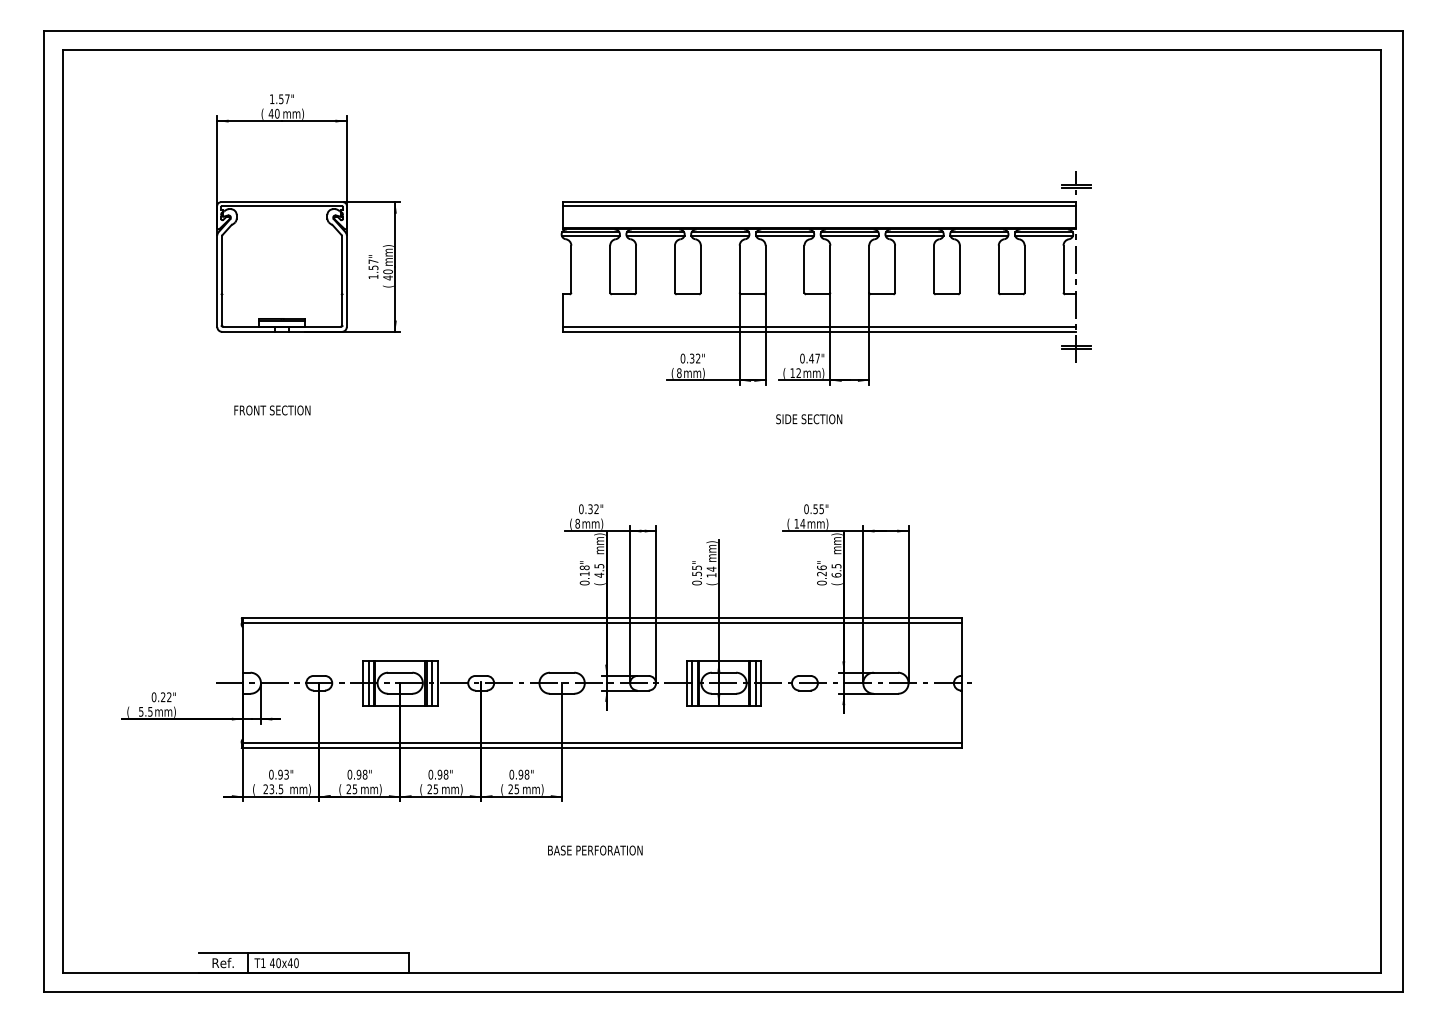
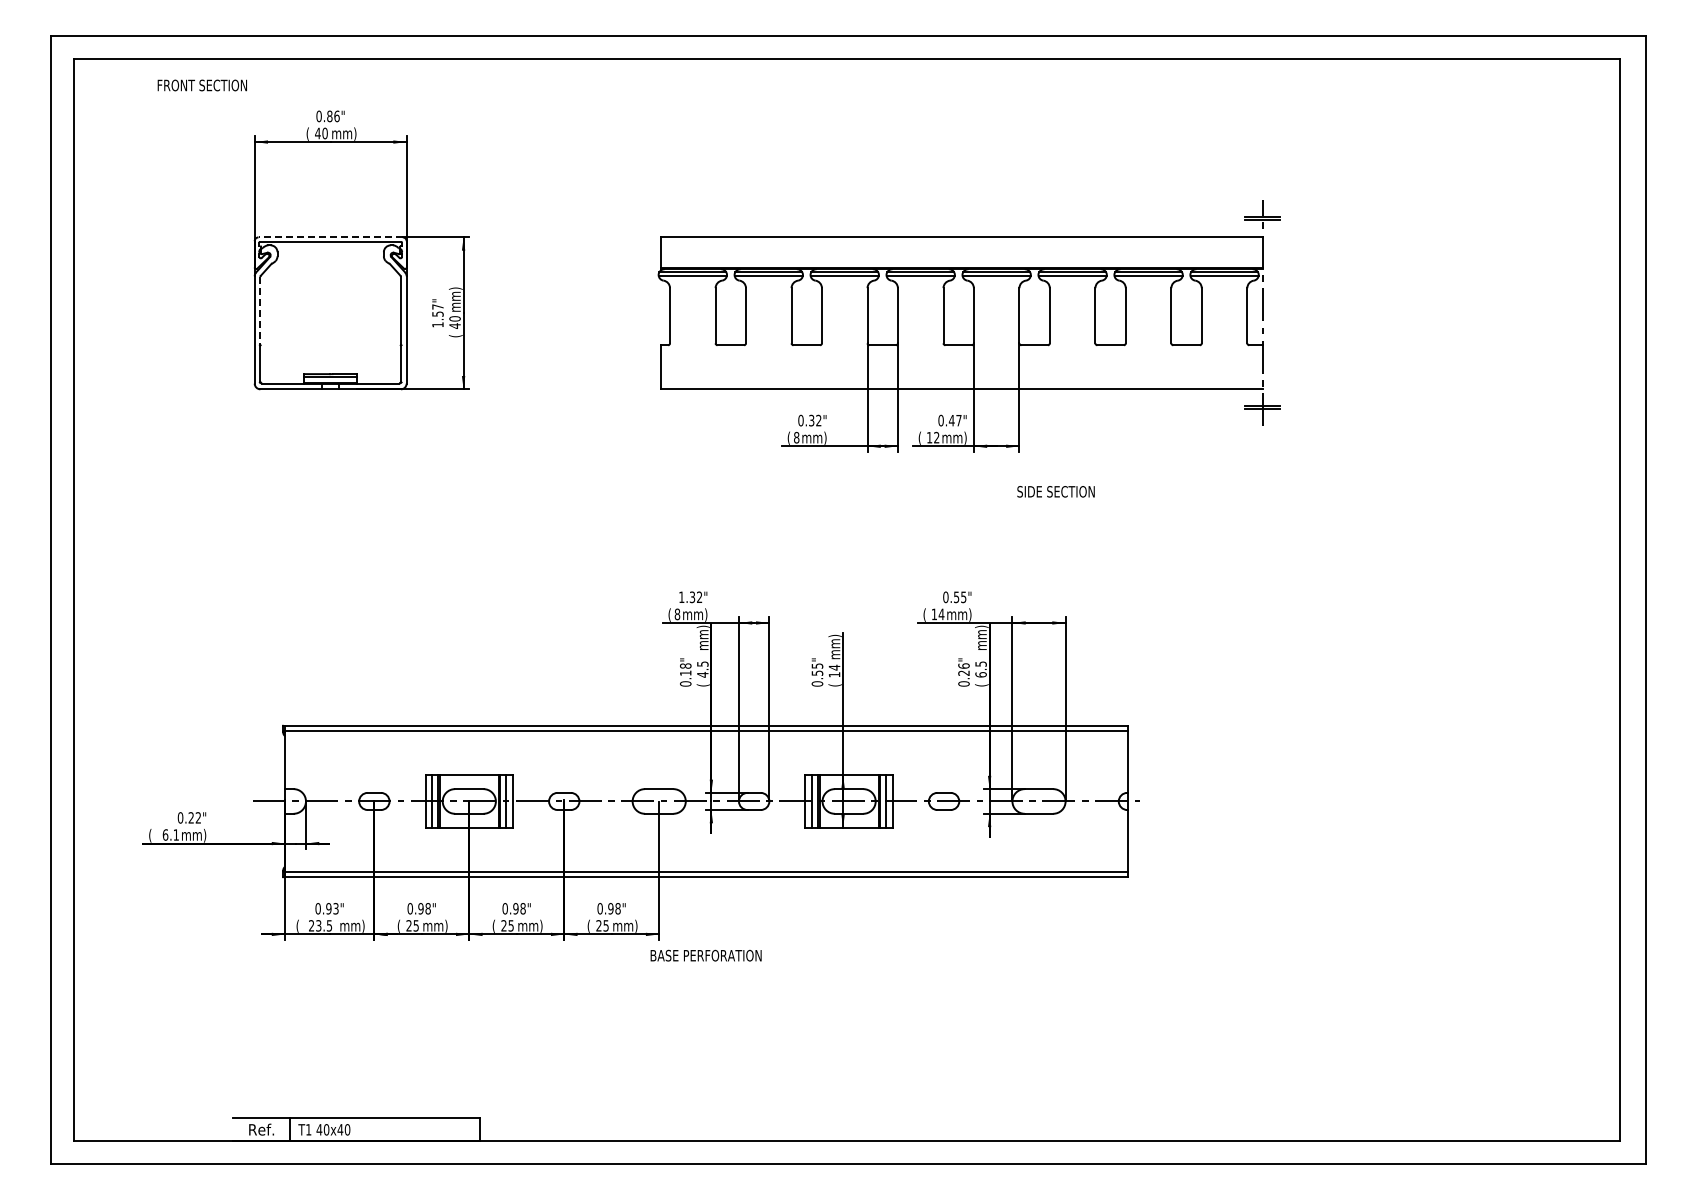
text: (279, 99) -> (327, 116), 1.57" -> 0.86"
line: (281, 202) -> (330, 237), solid -> dashed
line: (819, 205) -> (961, 241), removed
line: (222, 265) -> (260, 311), solid -> dashed
line: (819, 326) -> (961, 383), removed
text: (271, 410) -> (201, 85), moved
text: (808, 419) -> (1055, 491), moved
text: (581, 509) -> (681, 597), 0.32" -> 1.32"
text: (145, 711) -> (170, 834), 5.5 -> 6.1
text: (594, 850) -> (705, 955), moved

